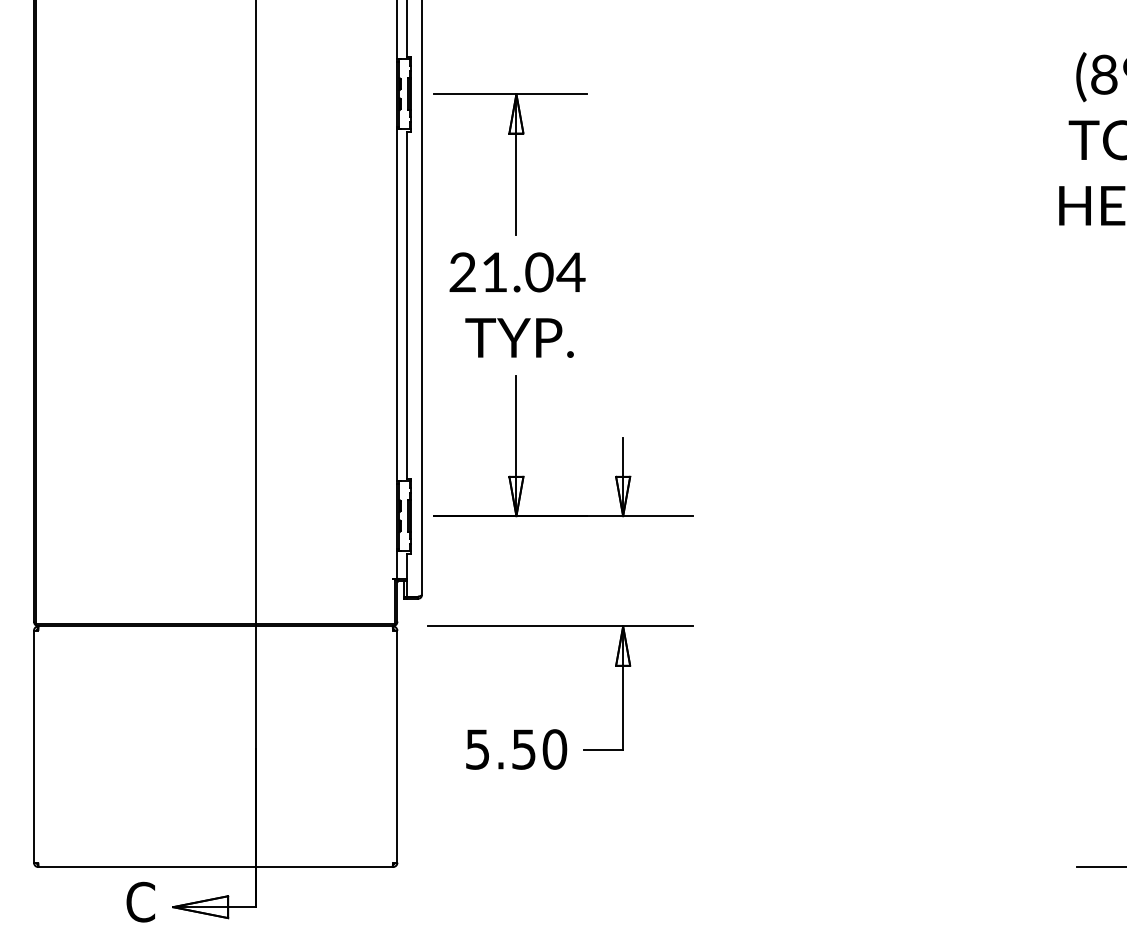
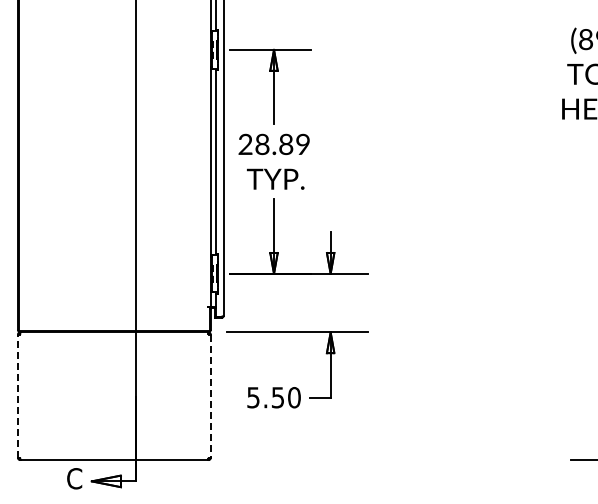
text: (532, 272) -> (282, 144), 21.04 -> 28.89
line: (33, 747) -> (17, 396), solid -> dashed
line: (396, 747) -> (210, 396), solid -> dashed

